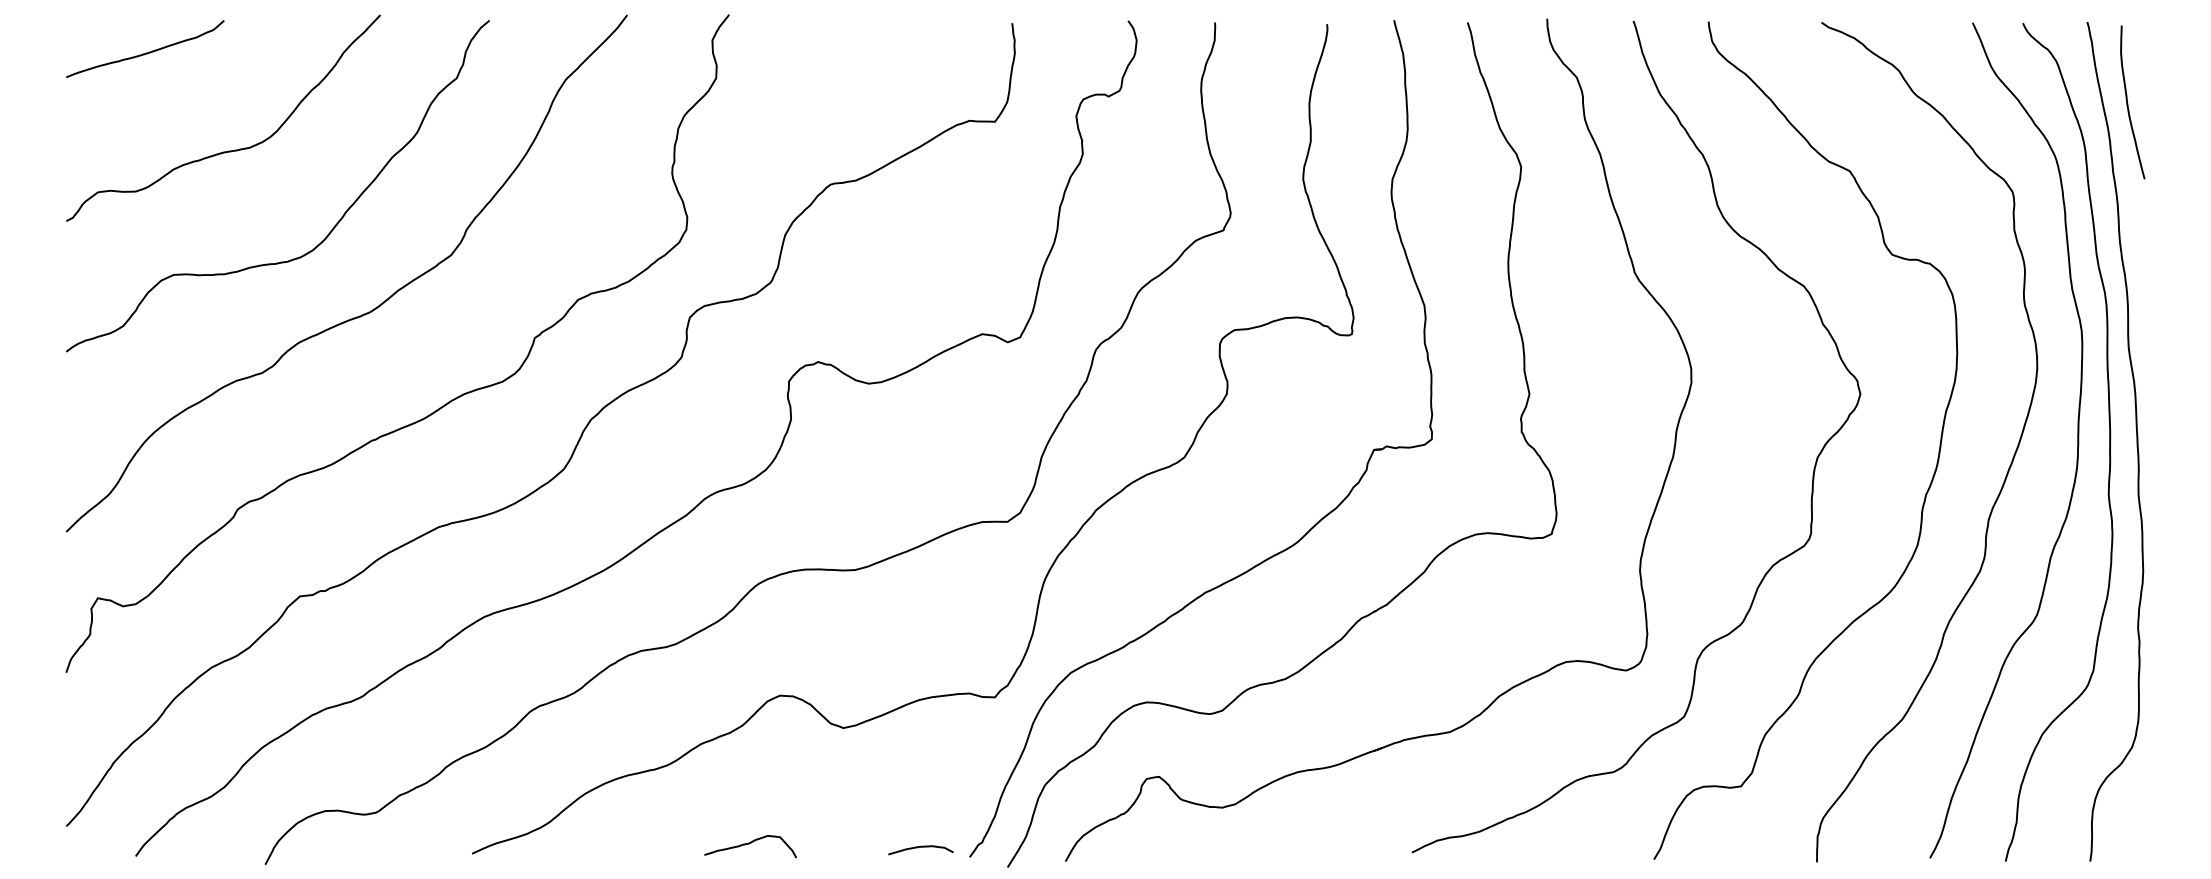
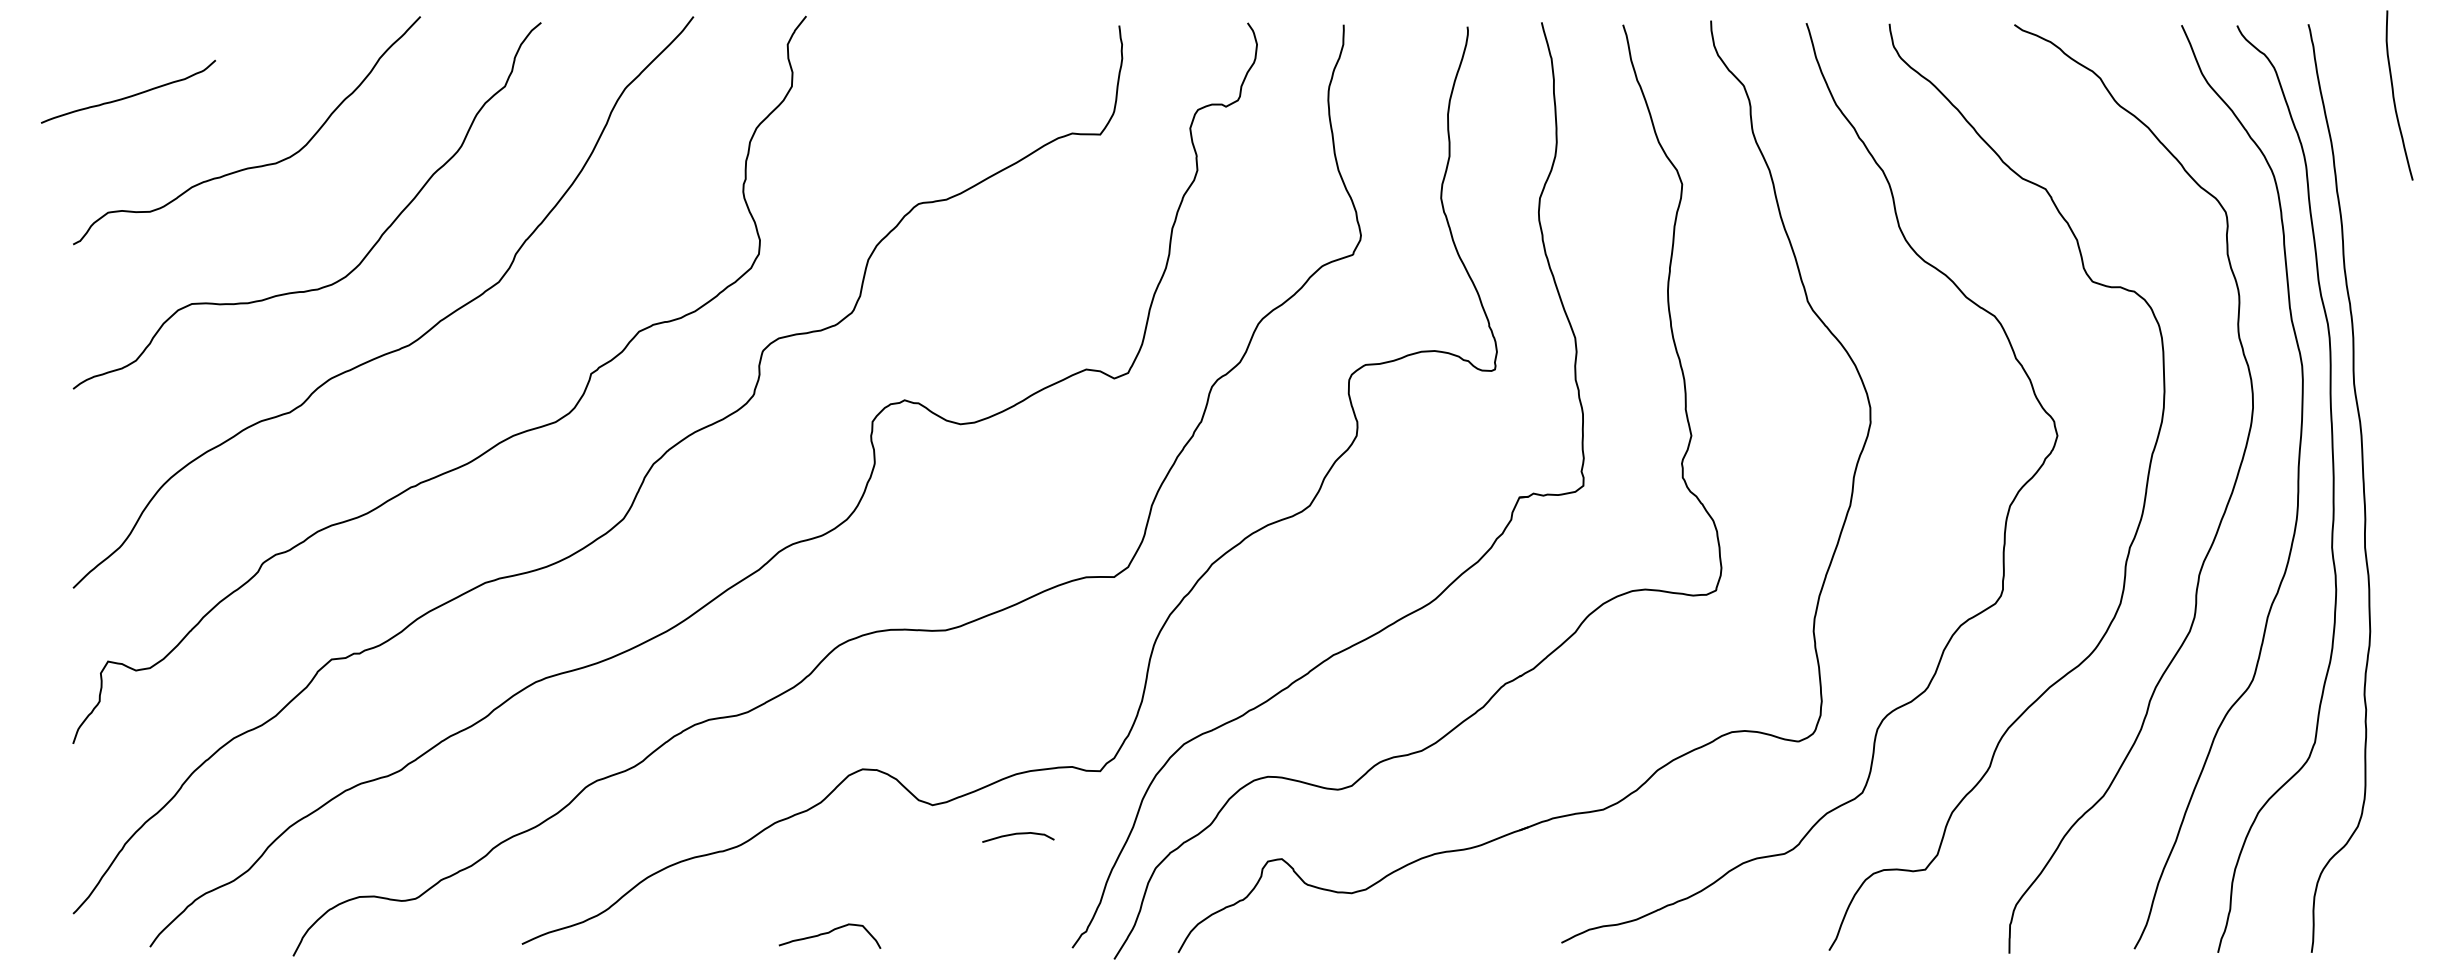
curve: (146, 52) -> (129, 95), moved
curve: (2128, 103) -> (2394, 96), moved
curve: (920, 847) -> (1017, 834), moved

